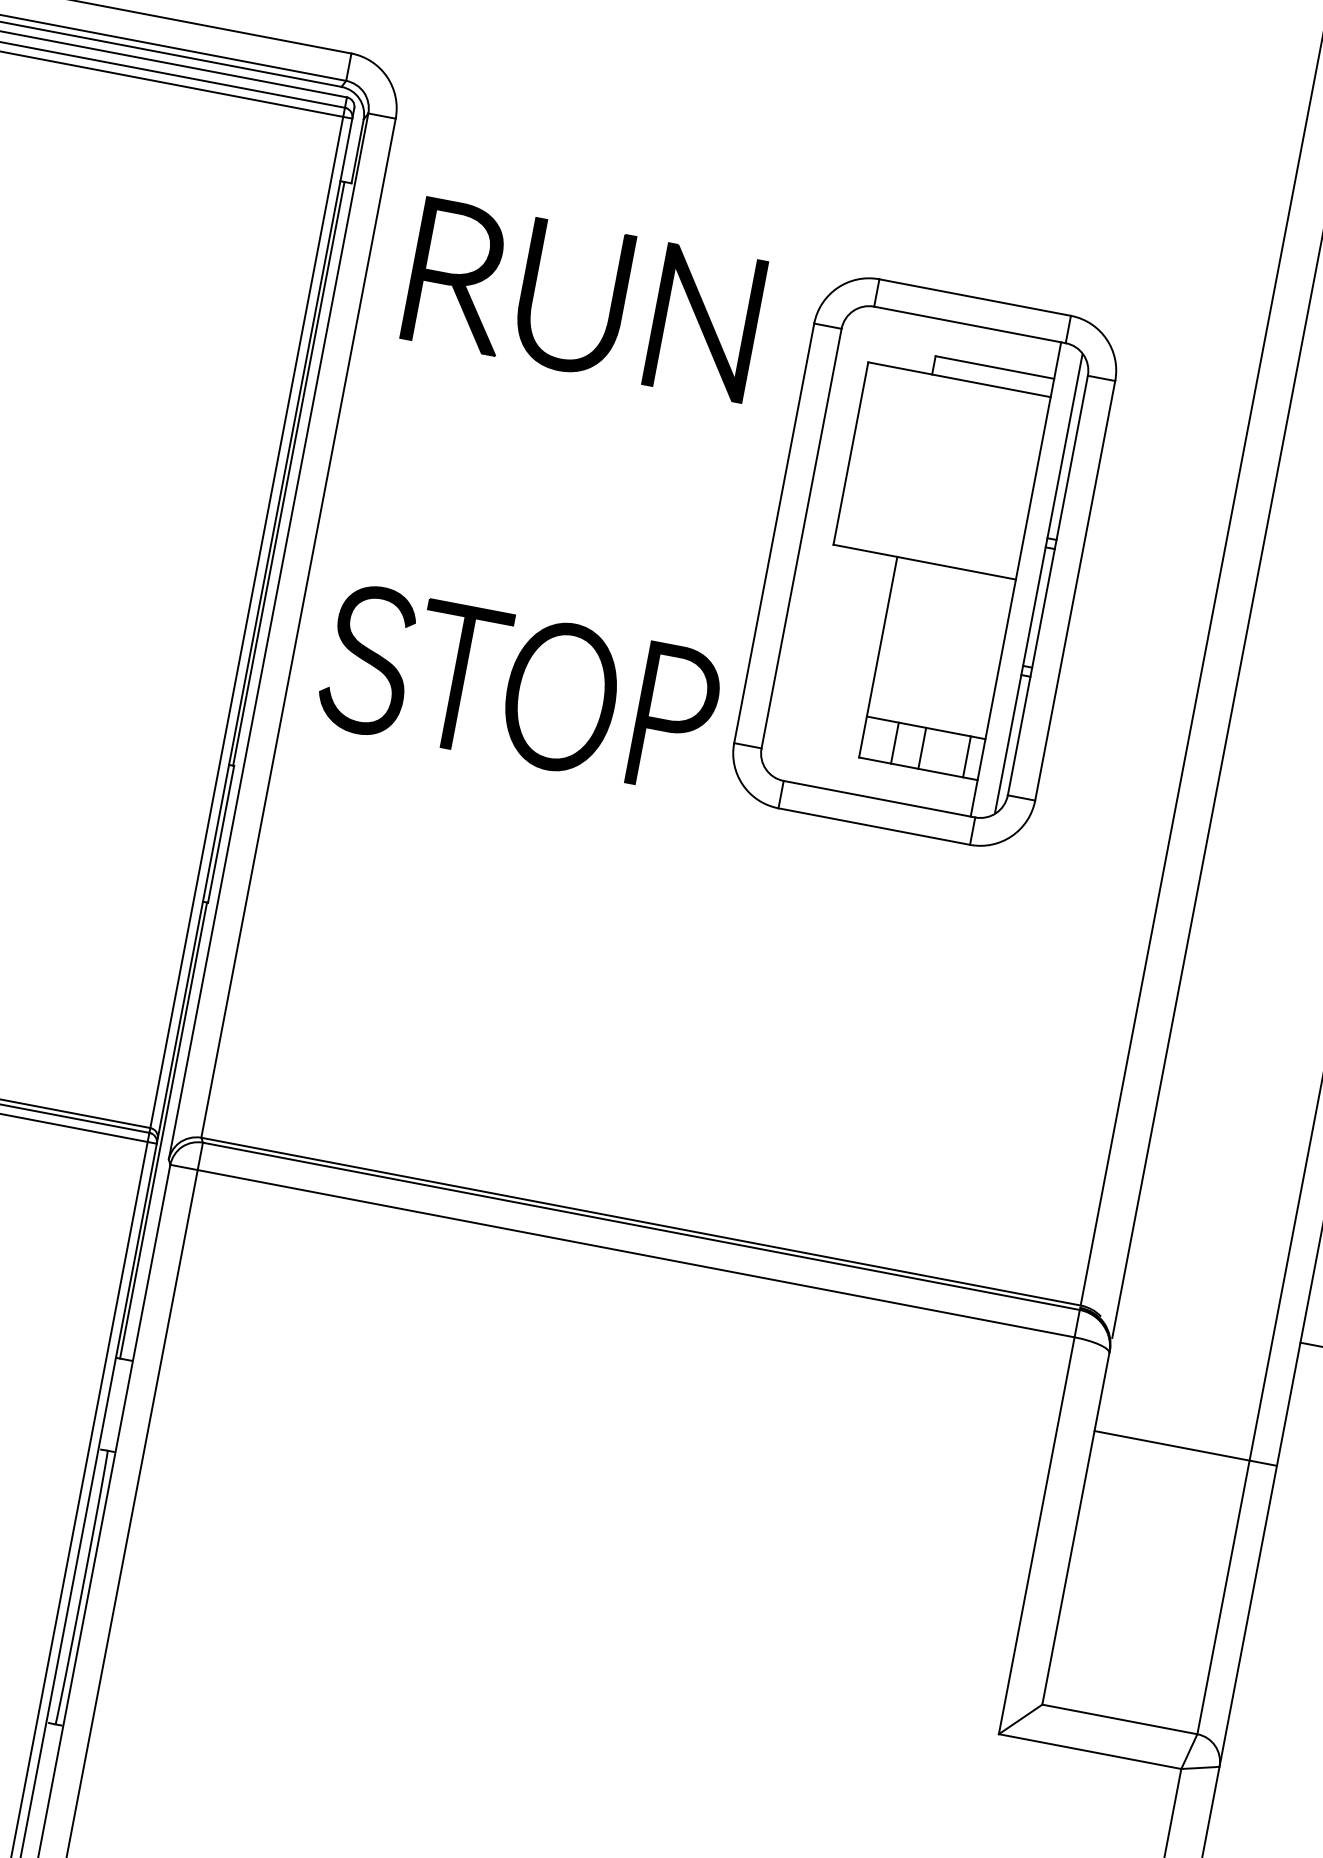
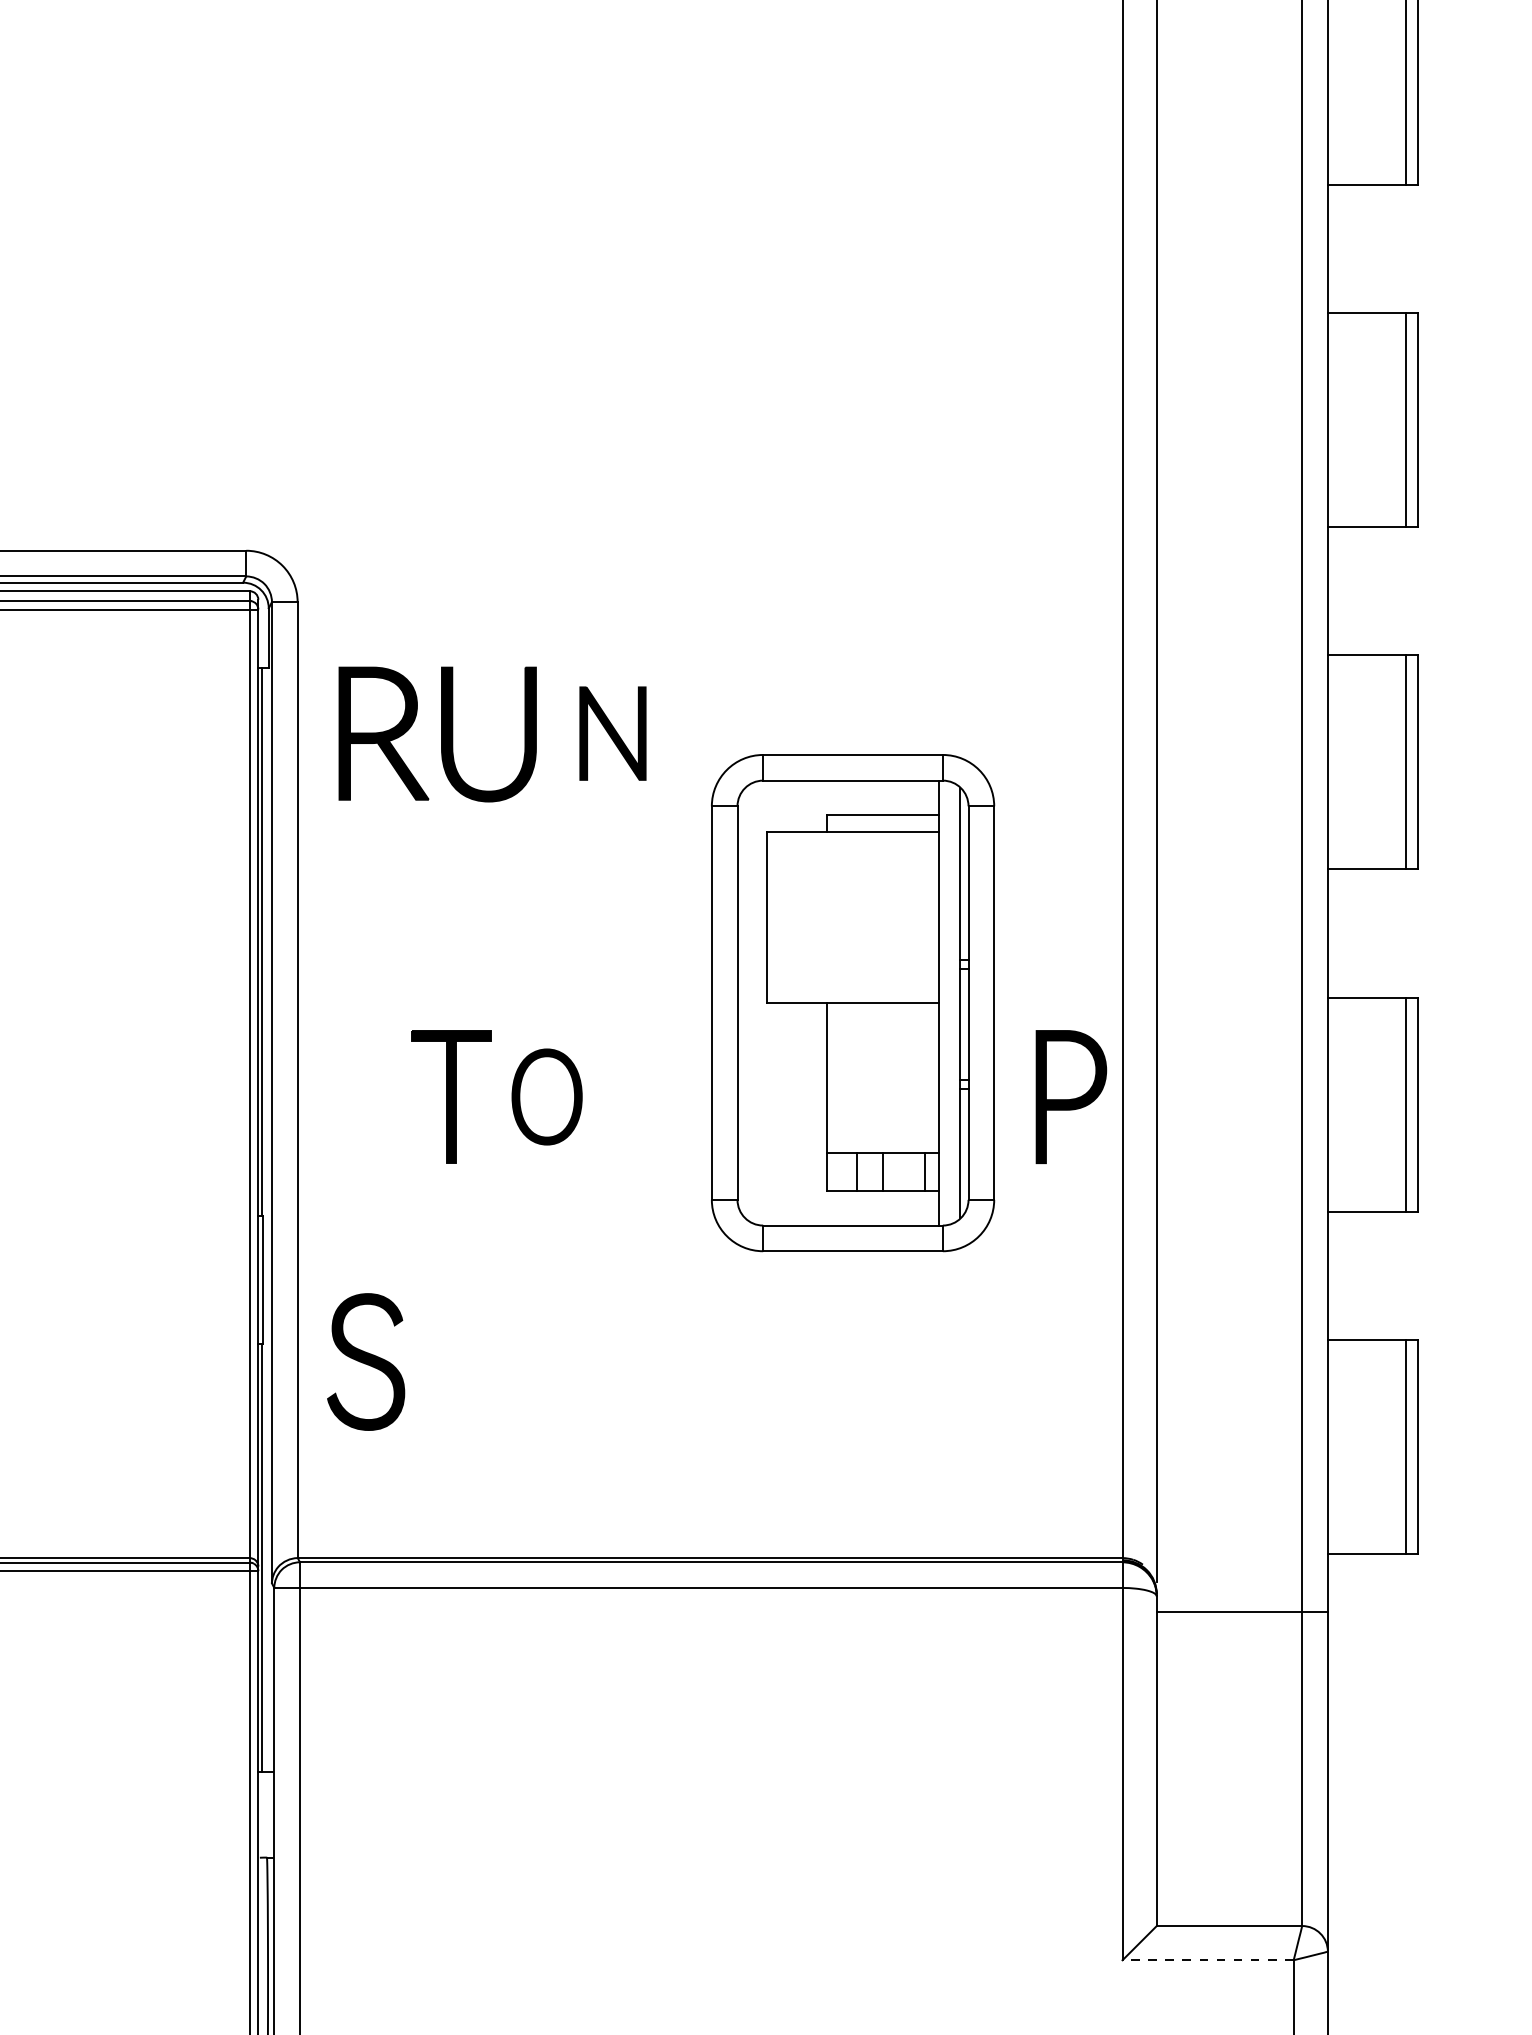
part: (704, 322) -> (612, 733), size x0.7
part: (925, 562) -> (853, 1003), moved
part: (368, 659) -> (366, 1361), moved
part: (560, 696) -> (546, 1096), size x0.7
part: (675, 718) -> (1071, 1096), moved
line: (1184, 1448) -> (1241, 1612), moved
line: (1090, 1751) -> (1208, 1960), solid -> dashed

